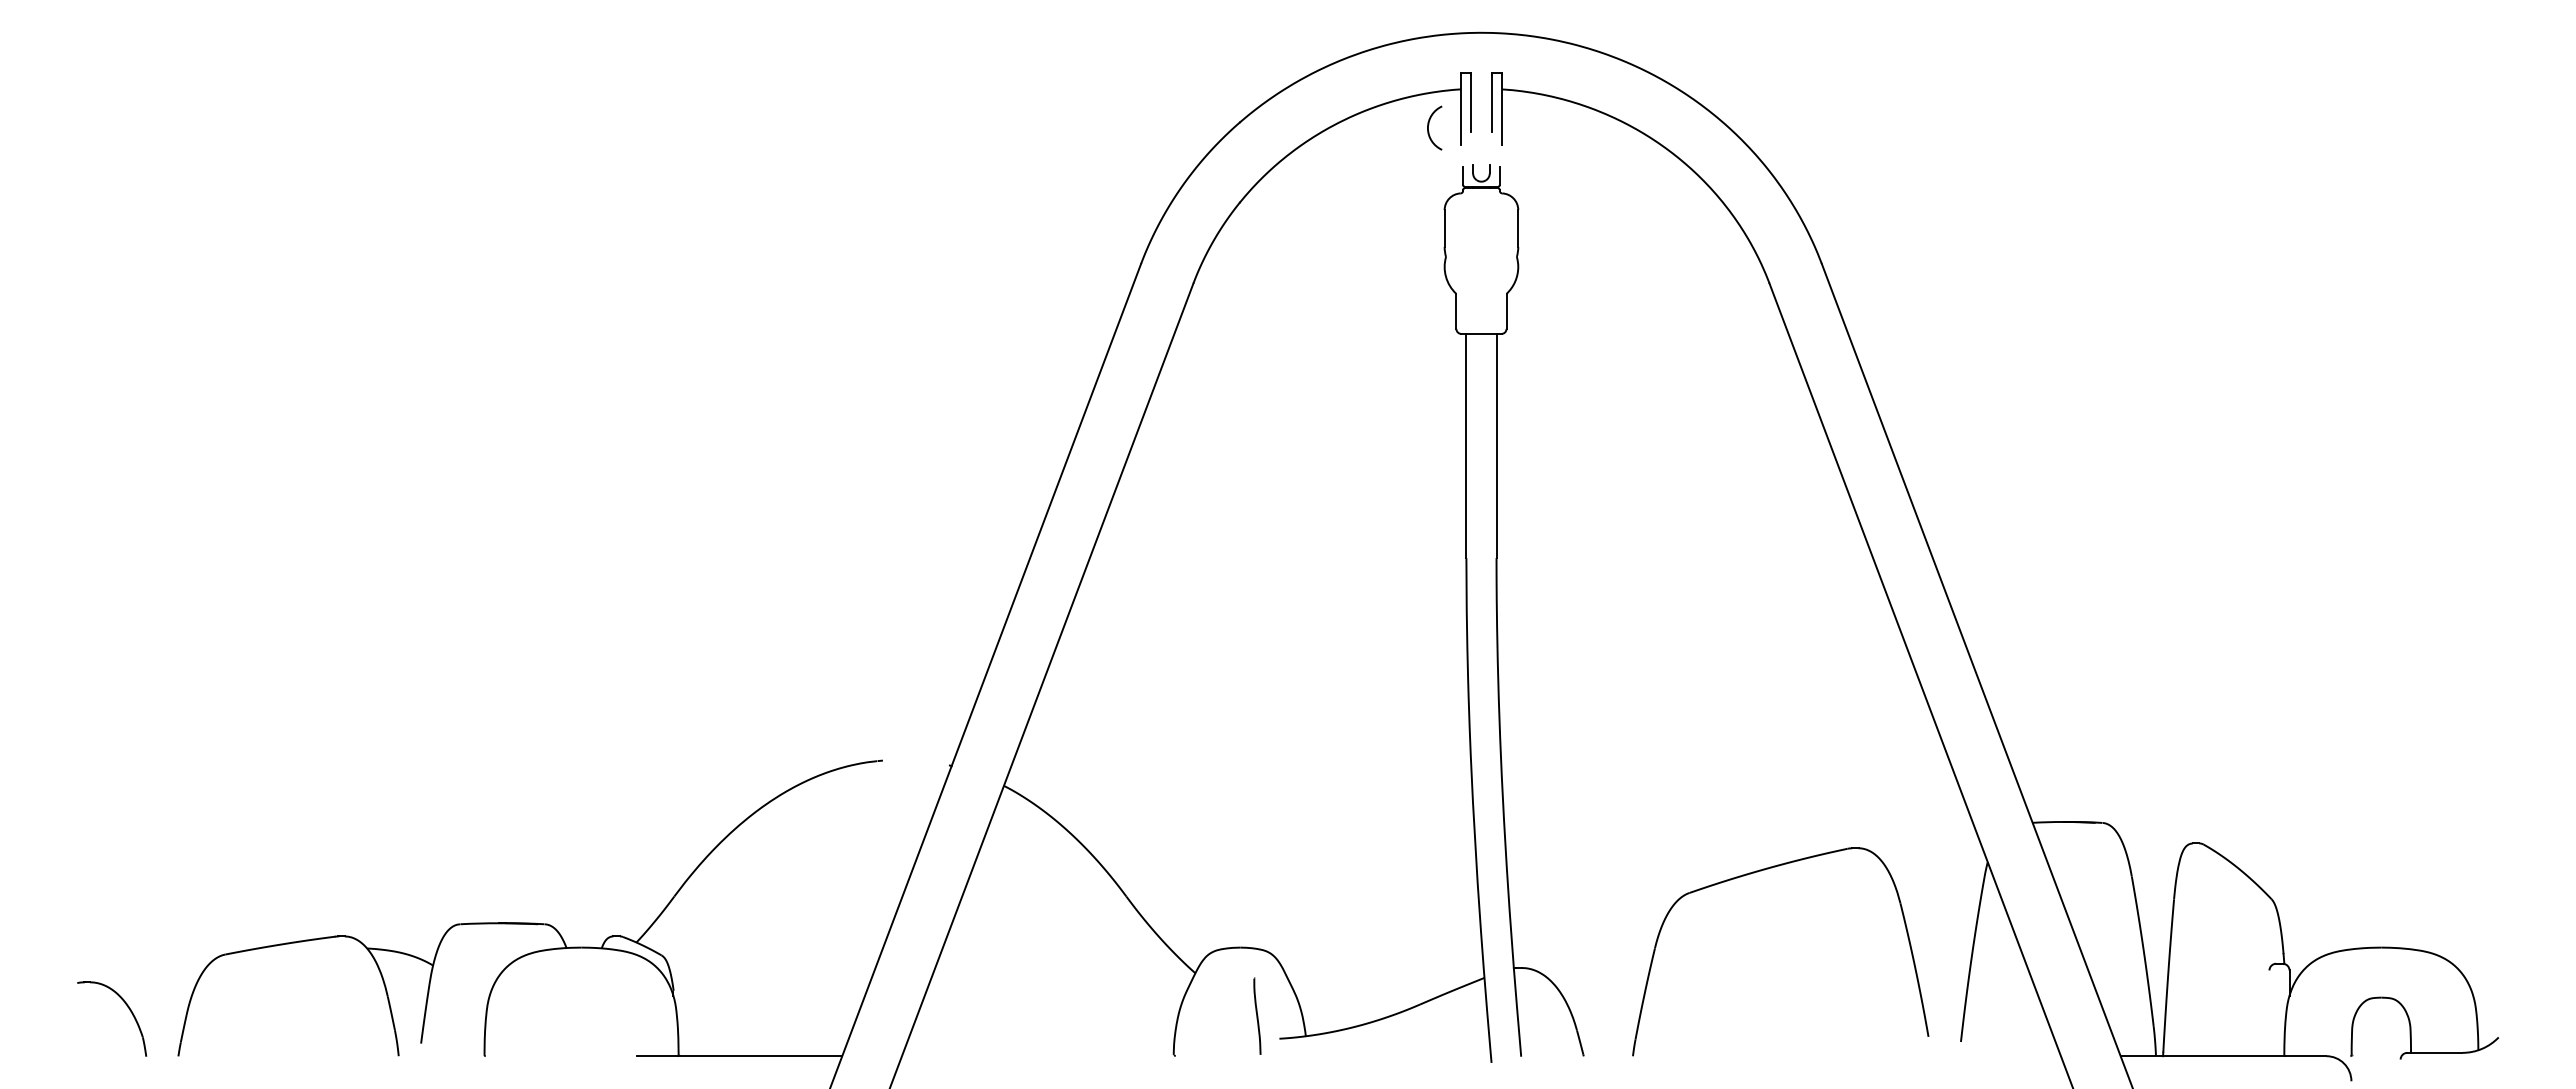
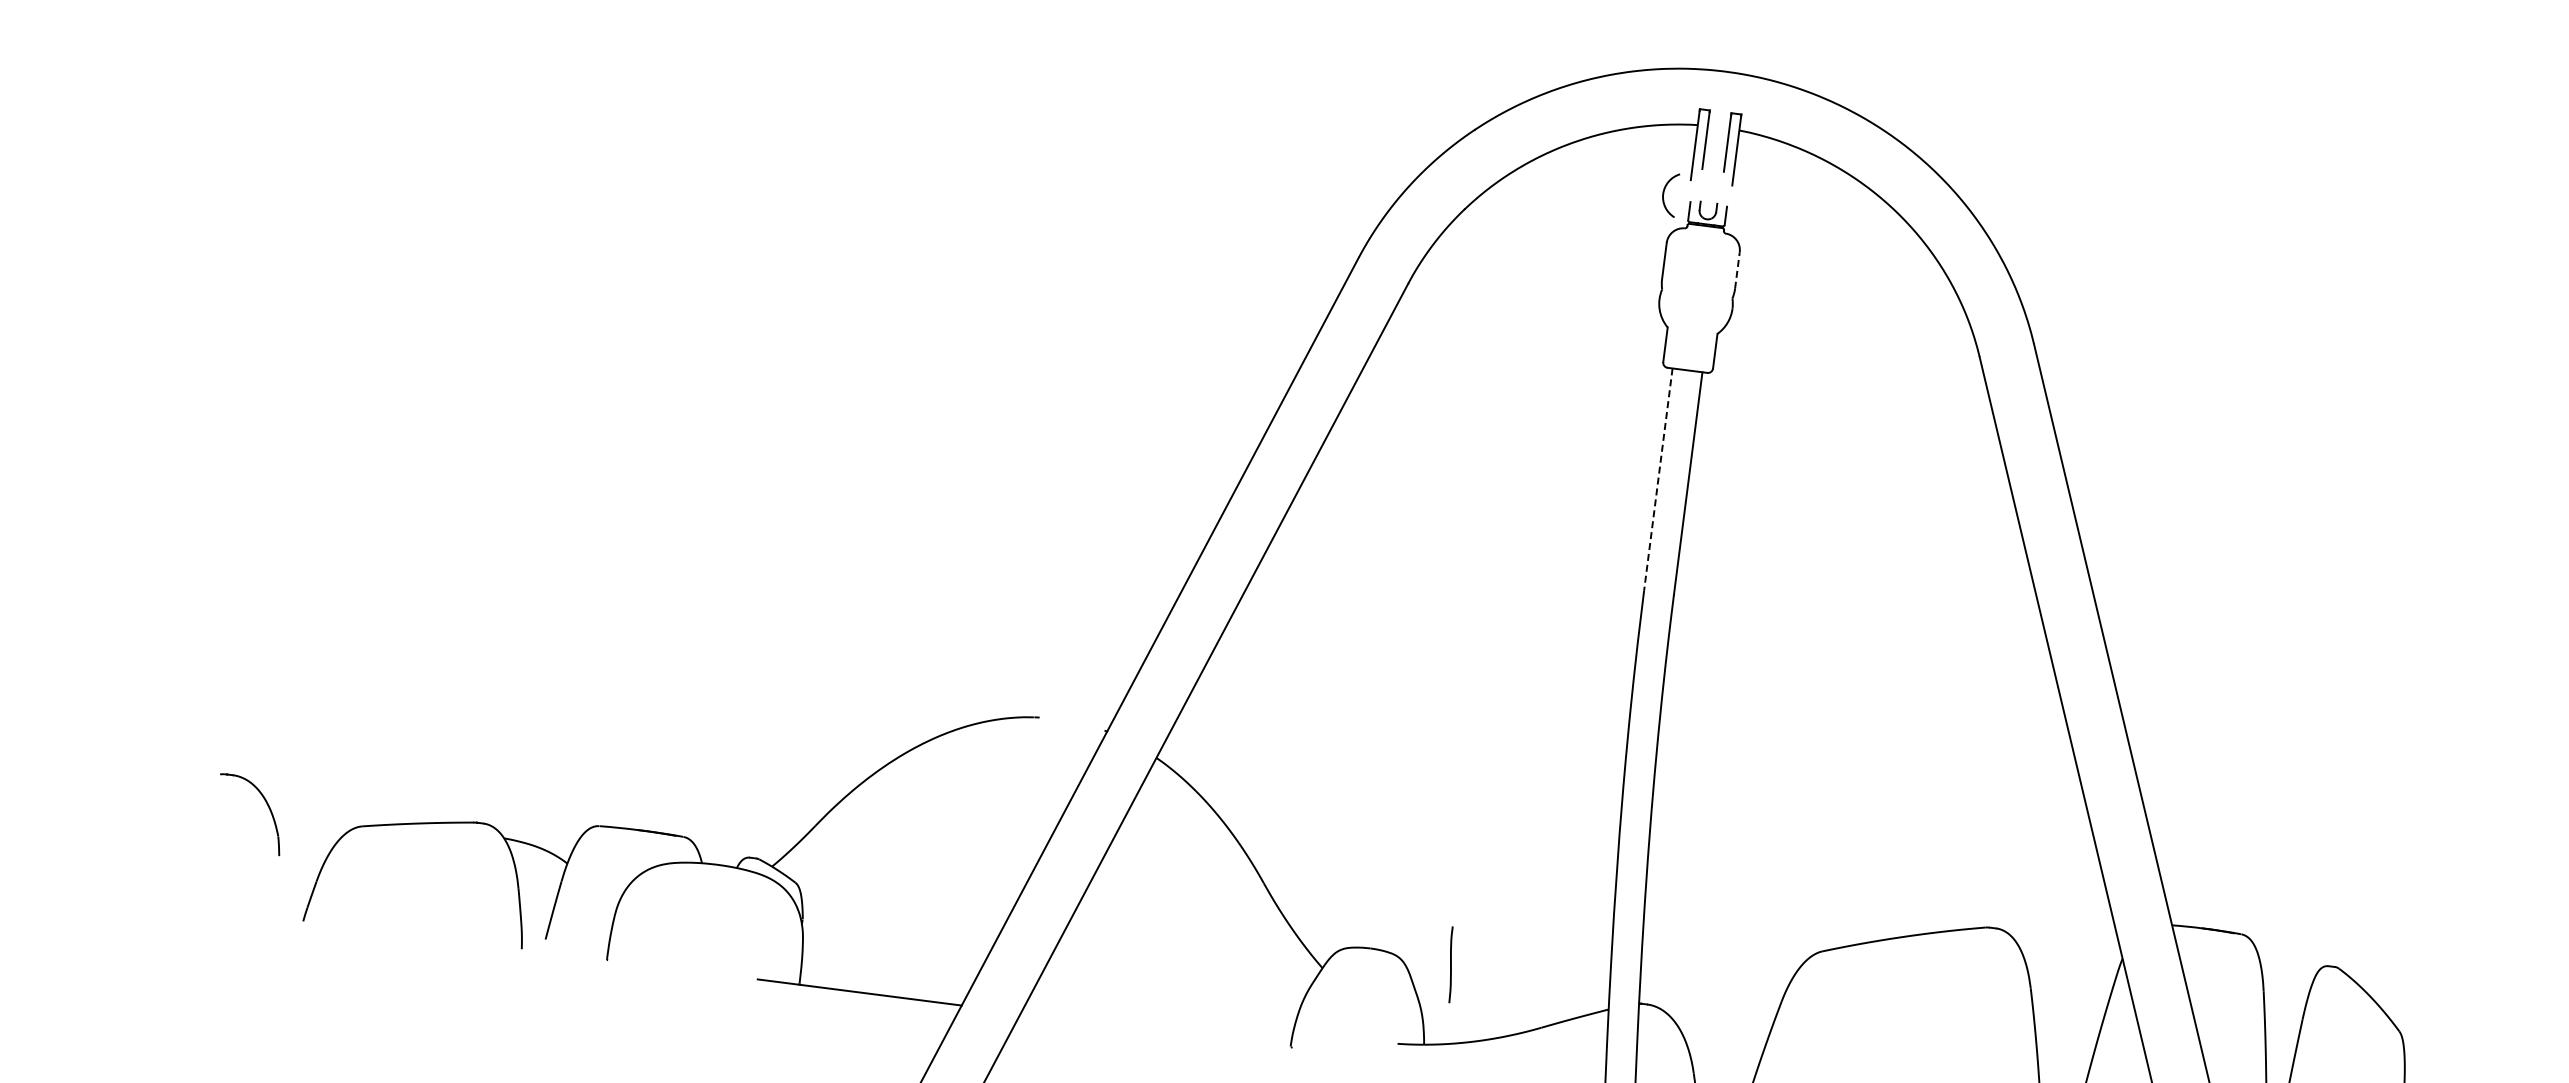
arc: (1429, 124) -> (1665, 190), moved
line: (1518, 228) -> (1737, 270), solid -> dashed
line: (1466, 446) -> (1658, 480), solid -> dashed
part: (127, 1007) -> (266, 804), moved
curve: (1257, 1015) -> (1451, 963), moved

